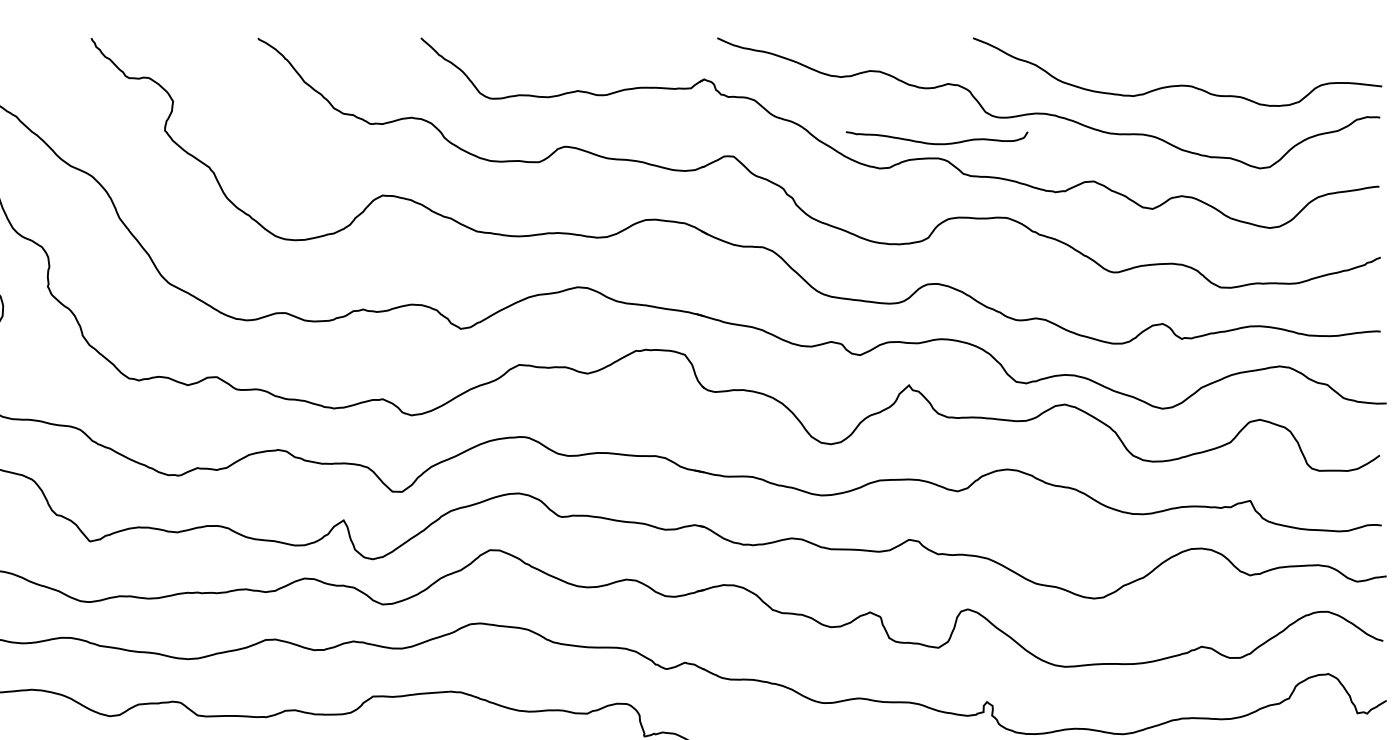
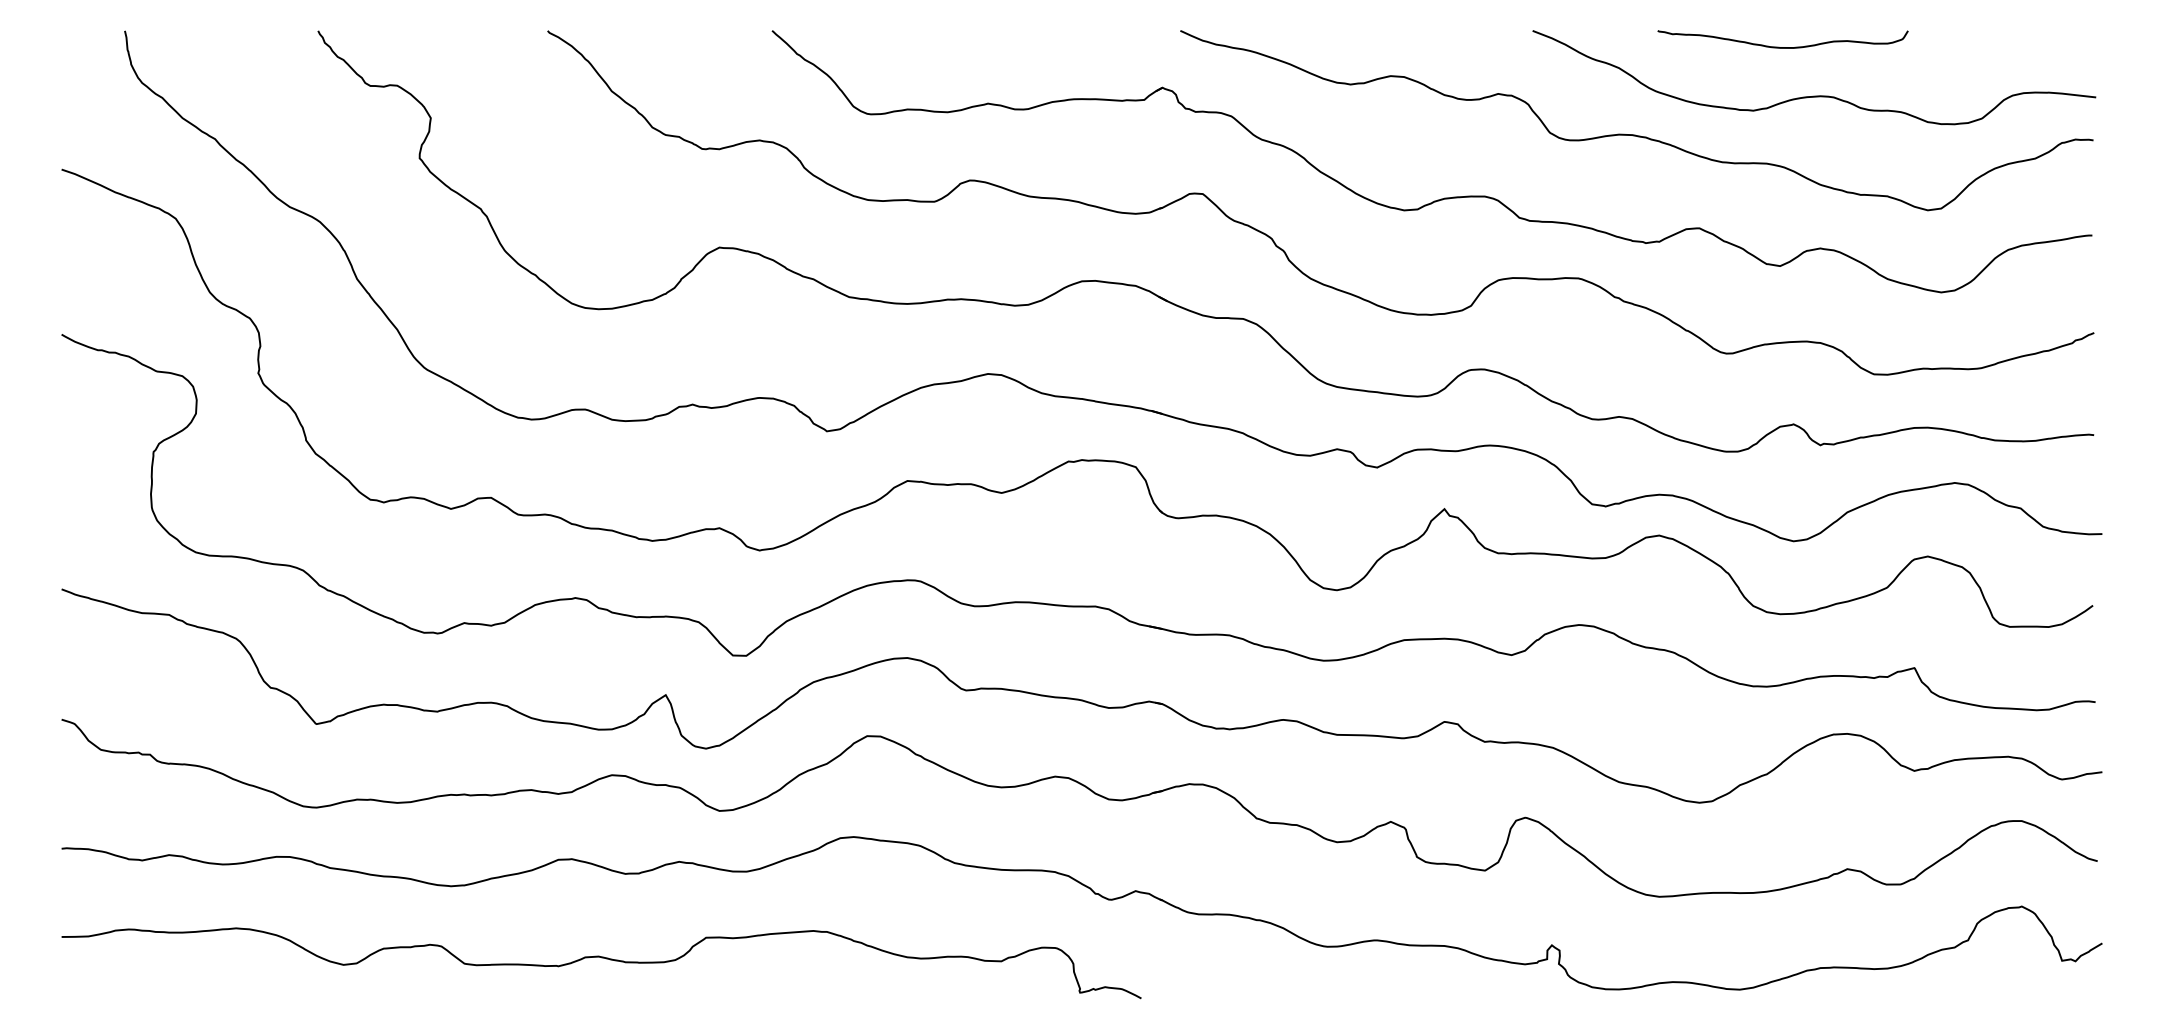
curve: (936, 143) -> (1782, 47), moved

